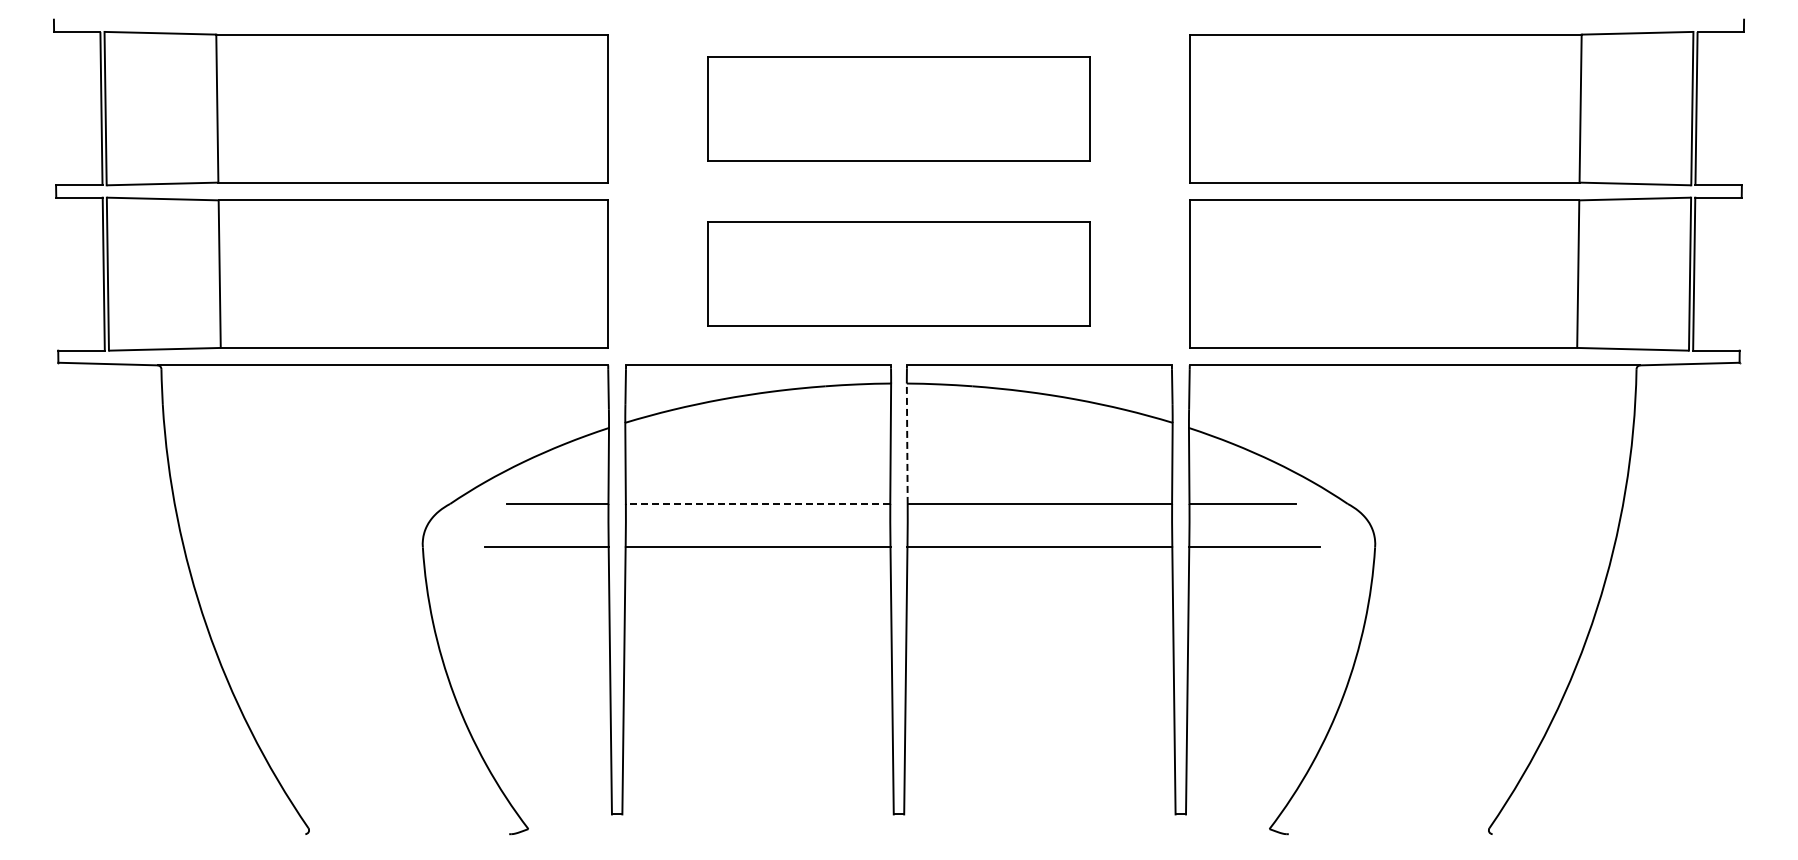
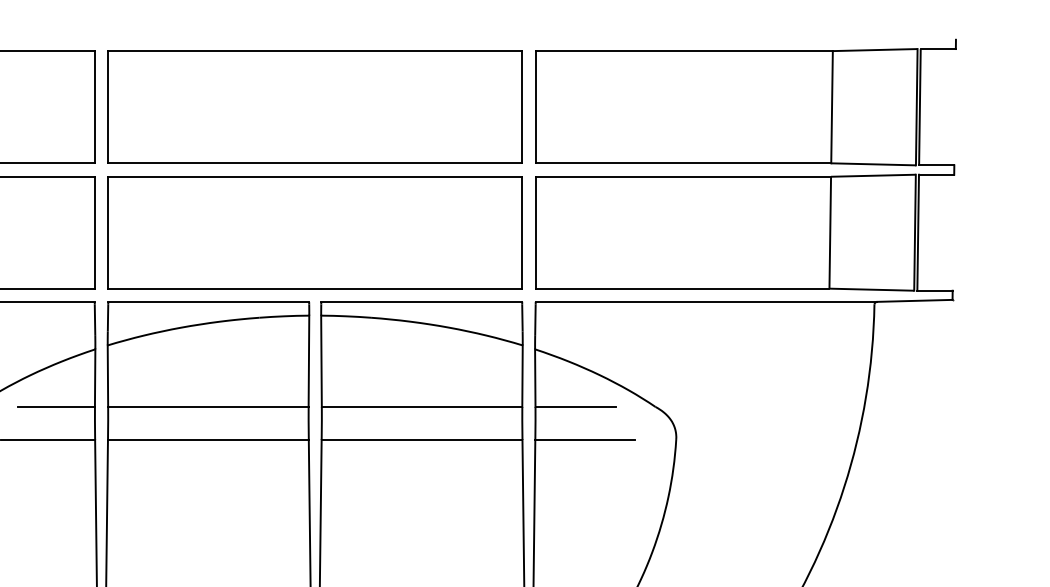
part: (898, 108) -> (314, 107), size x1.43
part: (898, 273) -> (314, 232), size x1.43
line: (907, 443) -> (321, 361), dashed -> solid
line: (757, 503) -> (207, 406), dashed -> solid

